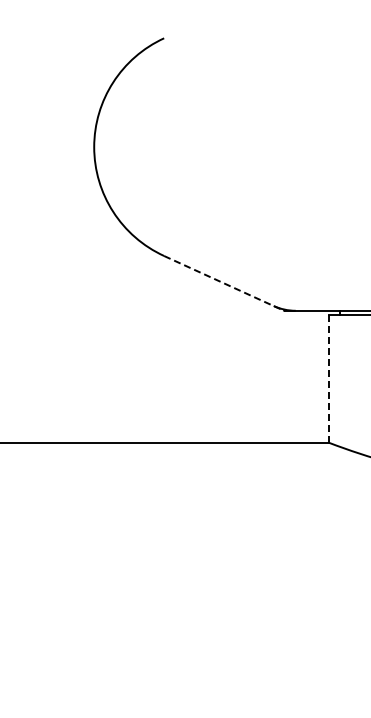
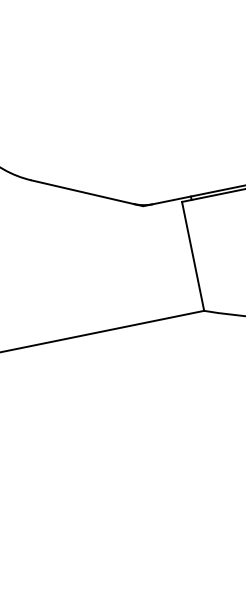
line: (224, 283) -> (87, 193), dashed -> solid
line: (328, 378) -> (192, 256), dashed -> solid

